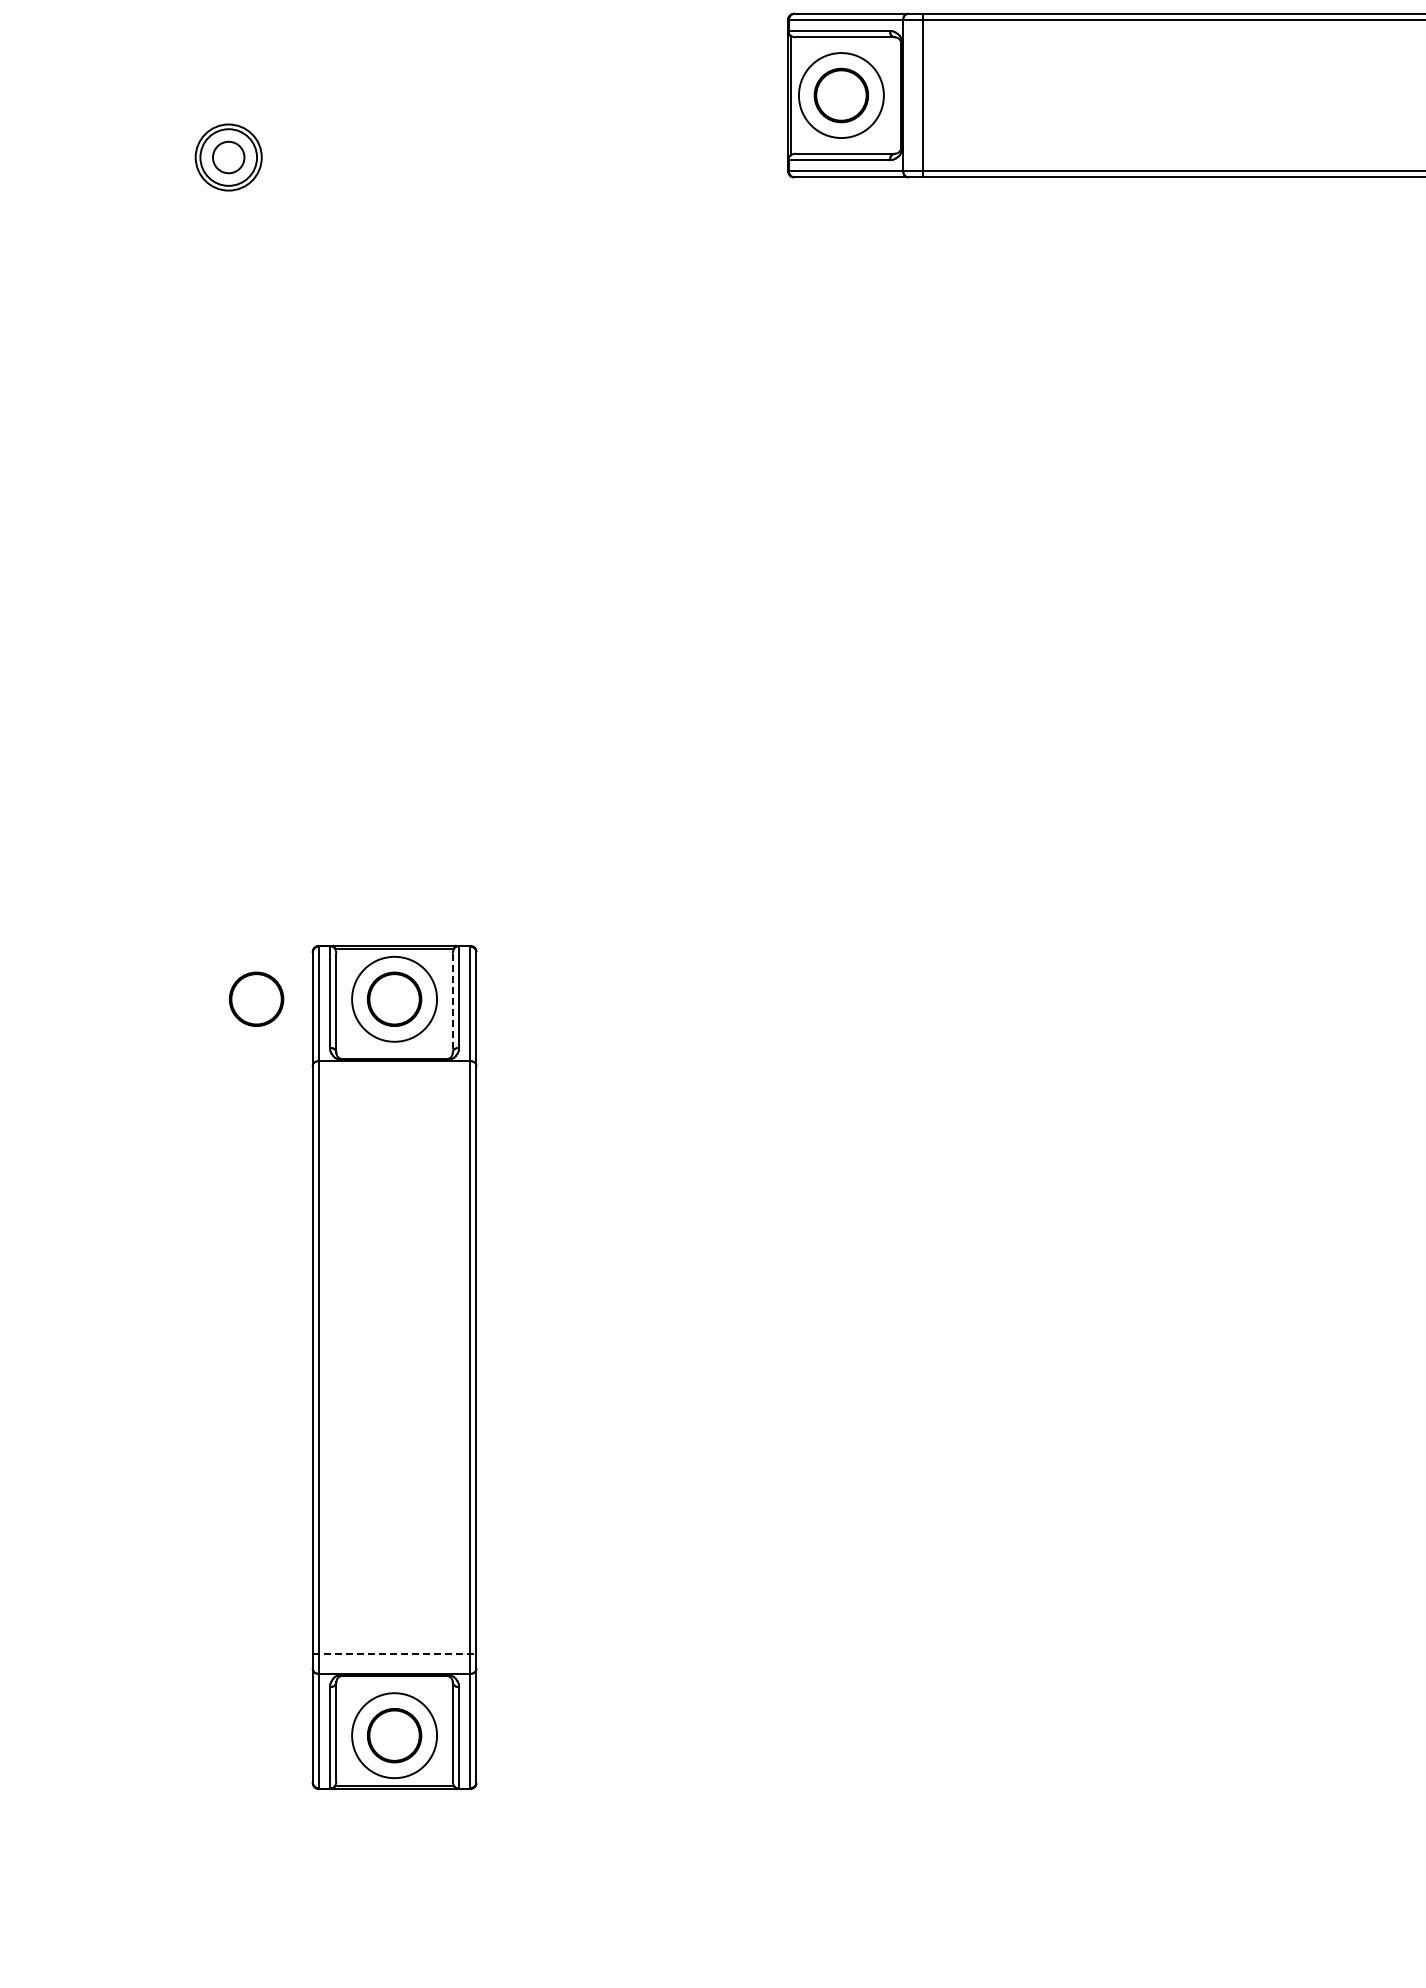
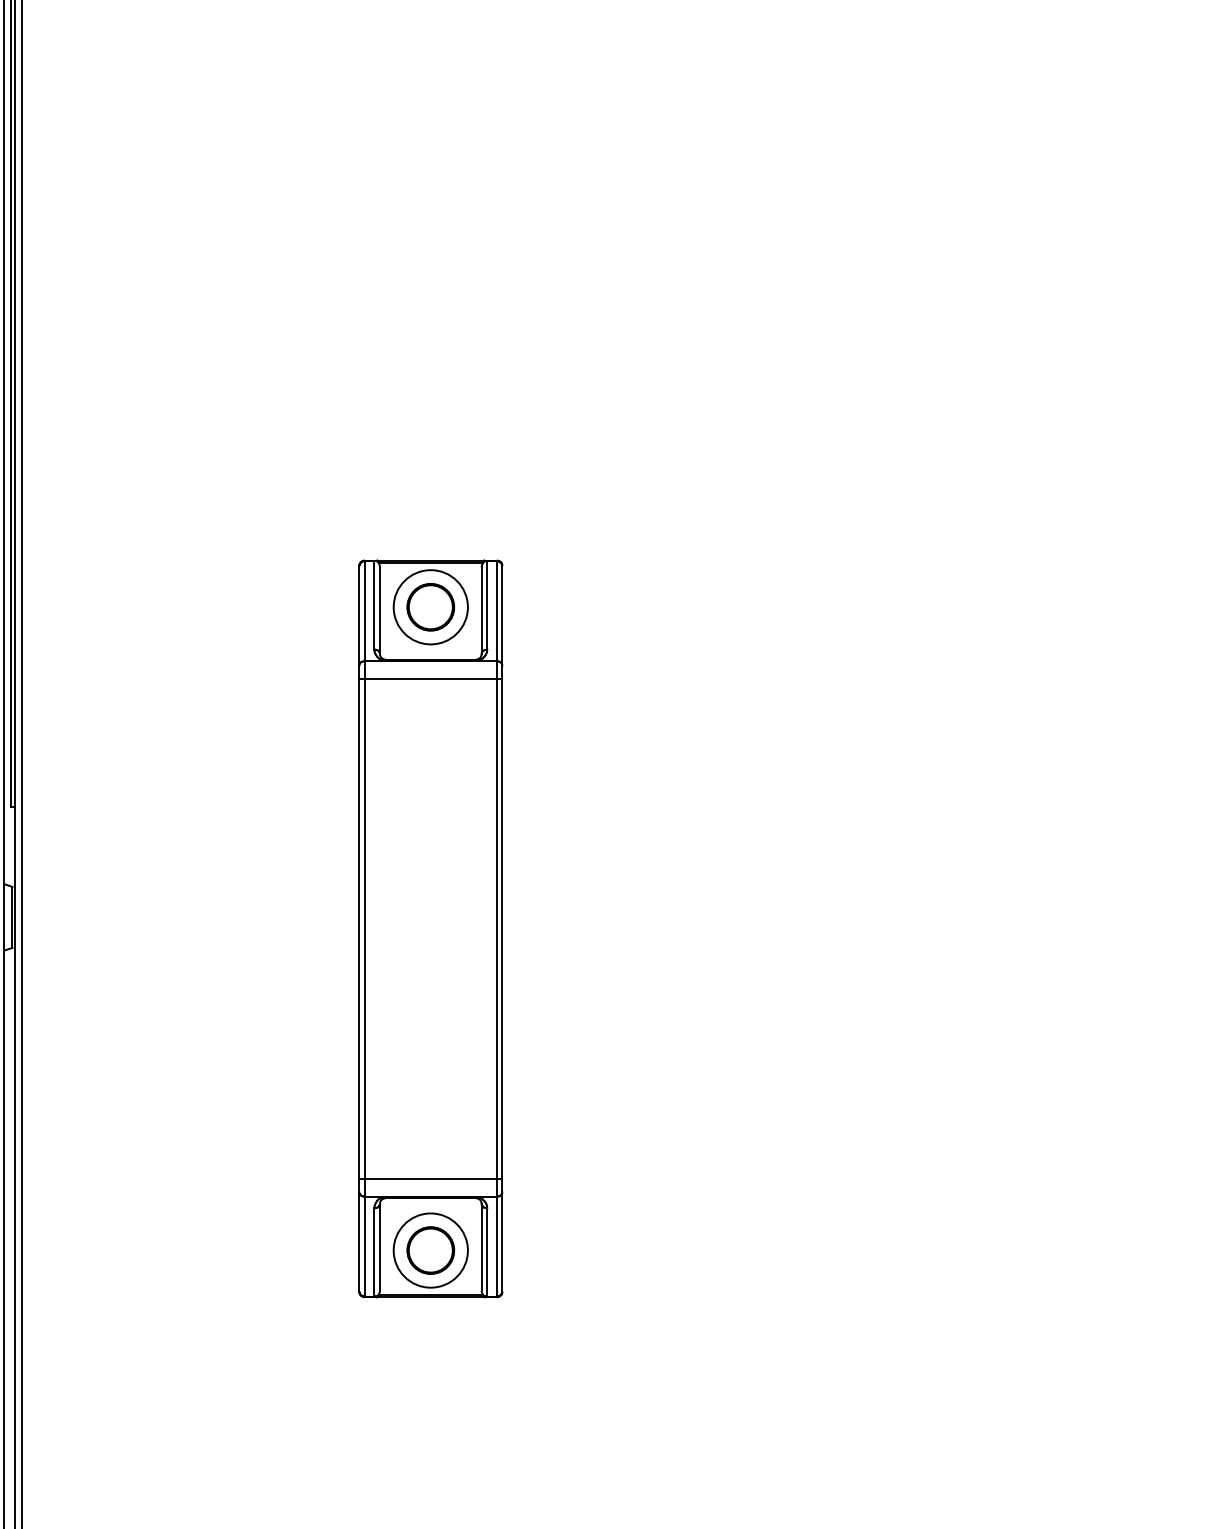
part: (256, 998) -> (310, 606), removed
line: (452, 1003) -> (481, 610), dashed -> solid
line: (394, 1081) -> (430, 679), added
line: (394, 1653) -> (430, 1178), dashed -> solid

